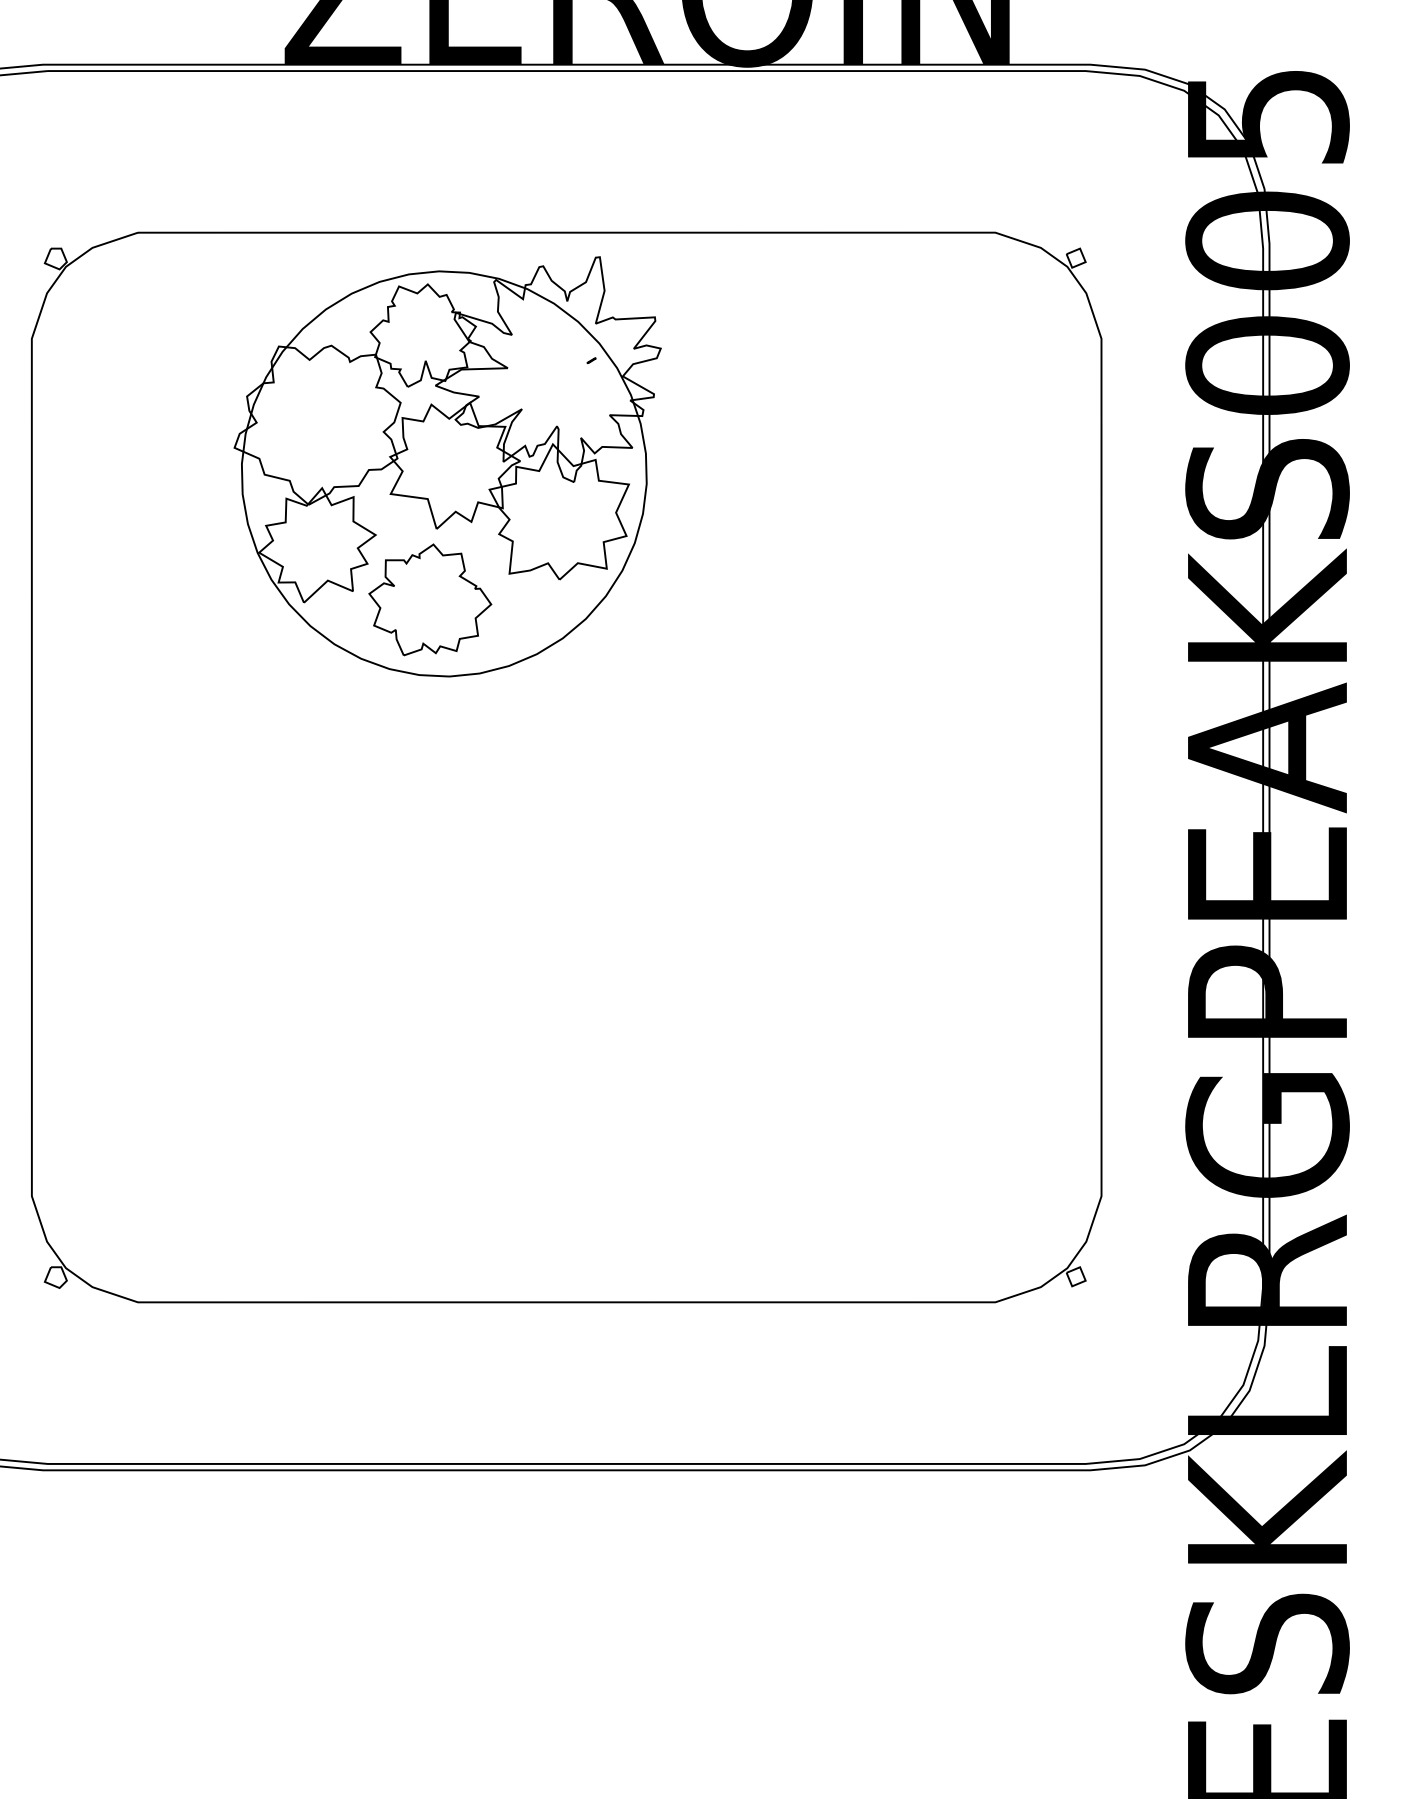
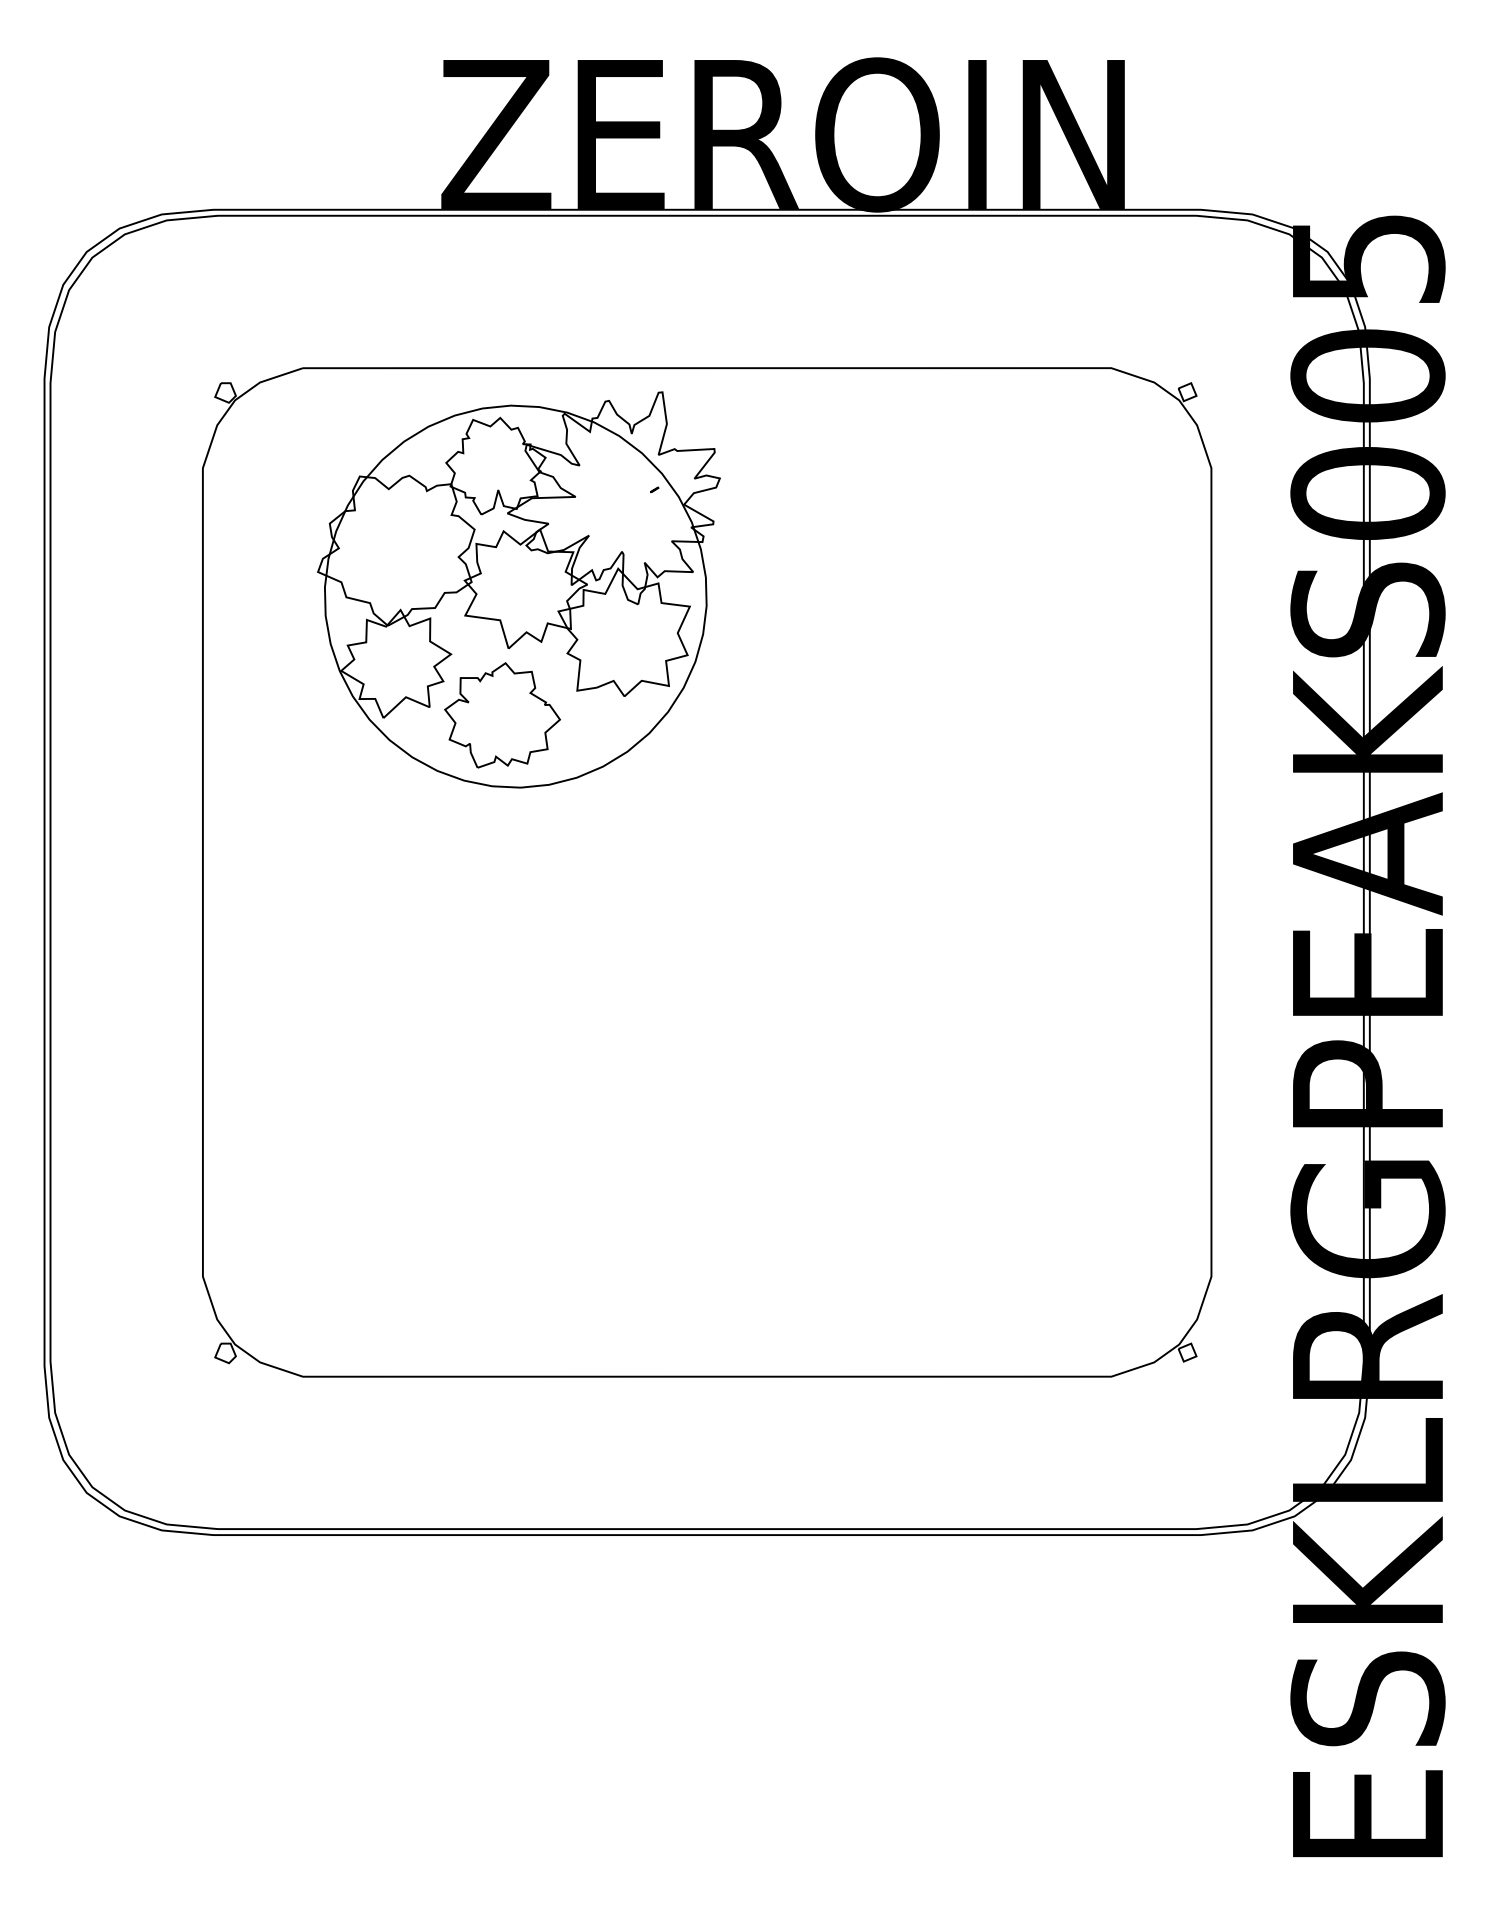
part: (447, 466) -> (518, 589), moved

